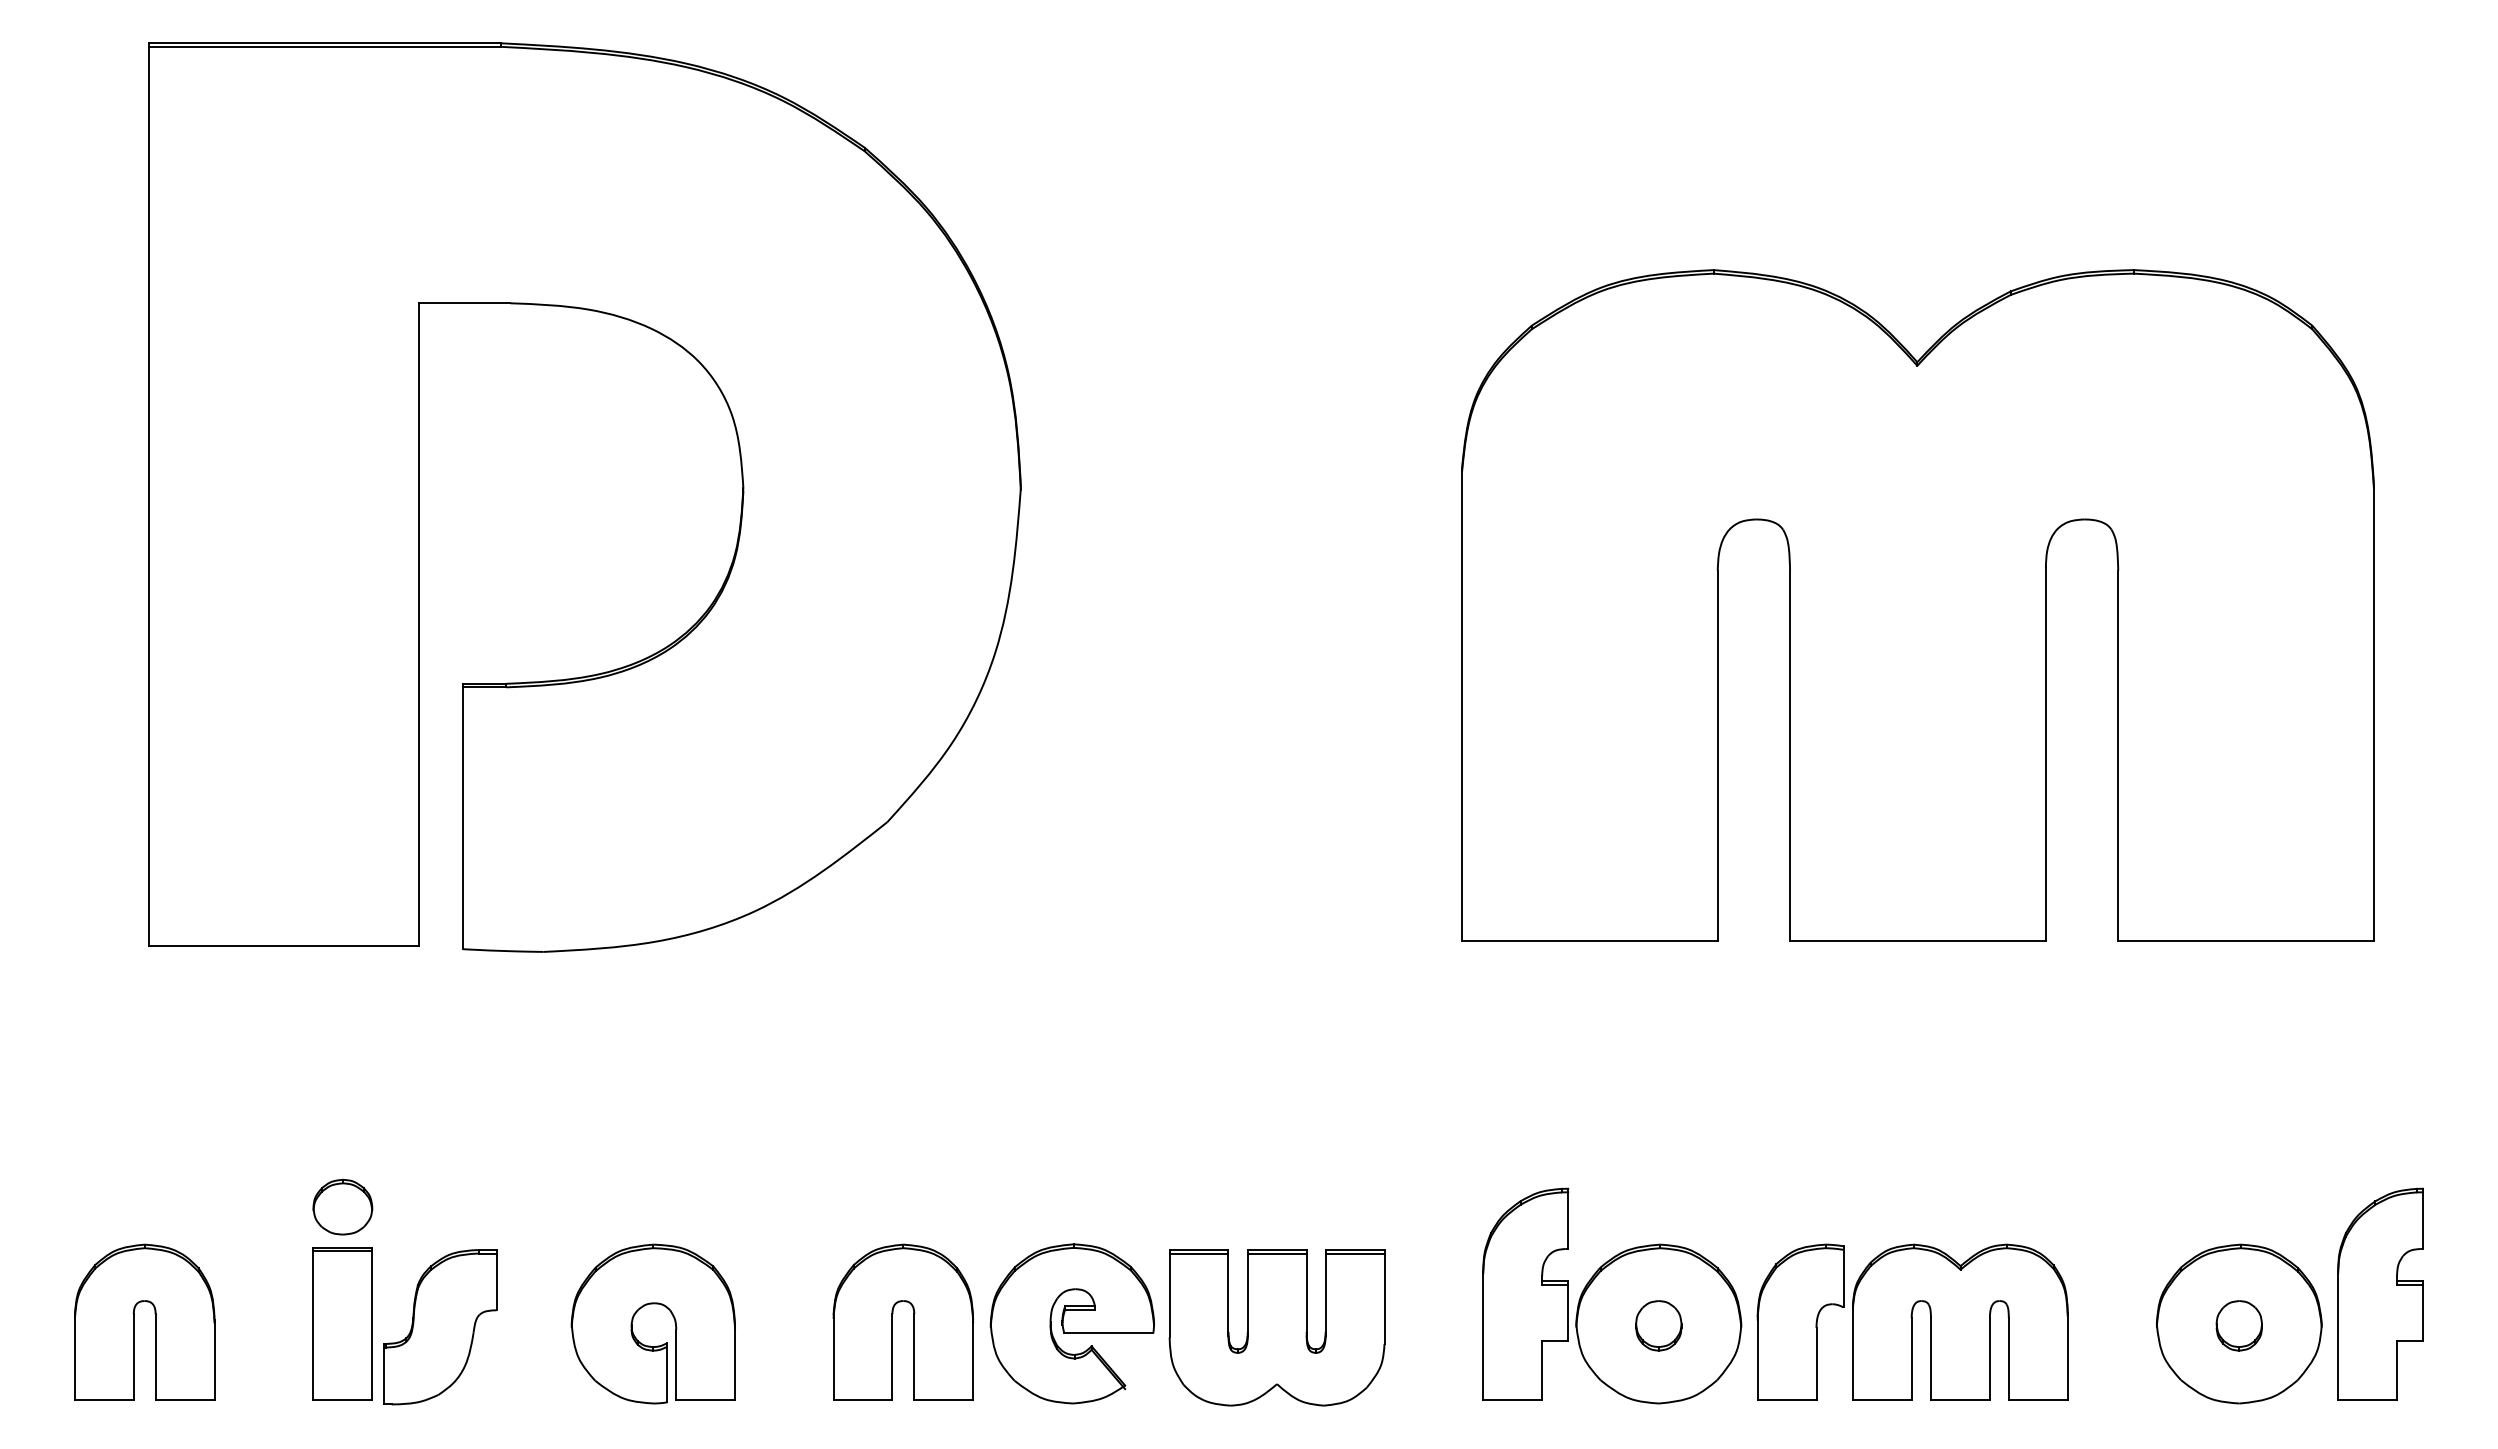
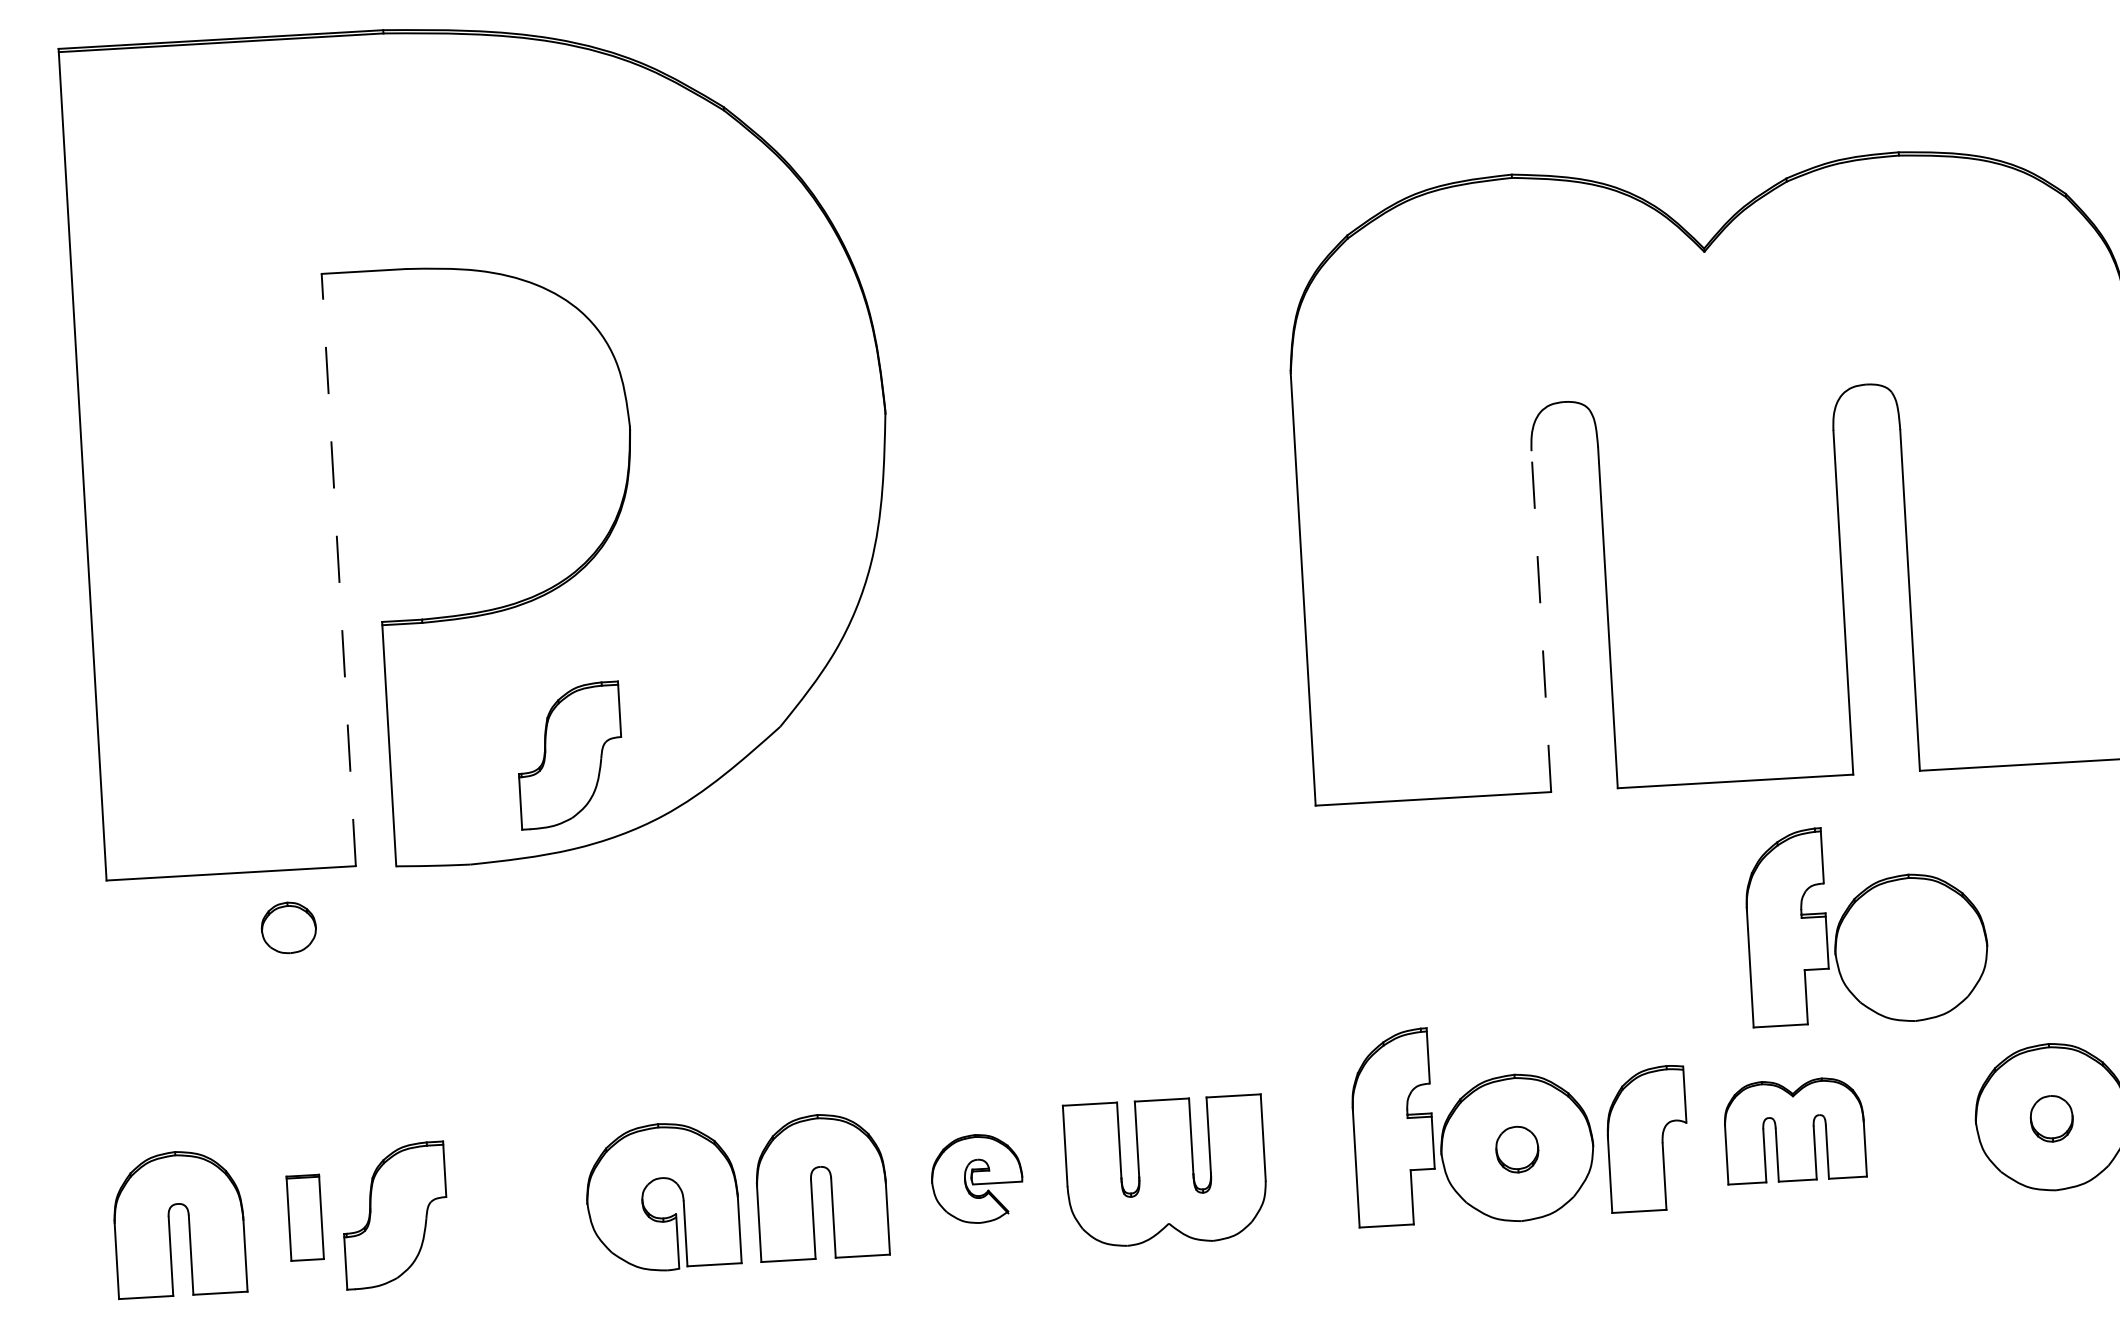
line: (419, 624) -> (338, 569), solid -> dashed
line: (1717, 755) -> (1541, 621), solid -> dashed
part: (658, 840) -> (570, 755), added
part: (2051, 1103) -> (1867, 924), added
part: (342, 1207) -> (288, 928), moved
line: (1198, 1253) -> (1089, 1107), removed
line: (1276, 1253) -> (1161, 1103), removed
line: (1354, 1253) -> (1233, 1099), removed
part: (643, 1307) -> (652, 1182), moved
part: (134, 1321) -> (169, 1223), moved
part: (1960, 1321) -> (1794, 1129), size x0.7
part: (342, 1323) -> (305, 1217), size x0.6
part: (1071, 1323) -> (976, 1178), size x0.6

